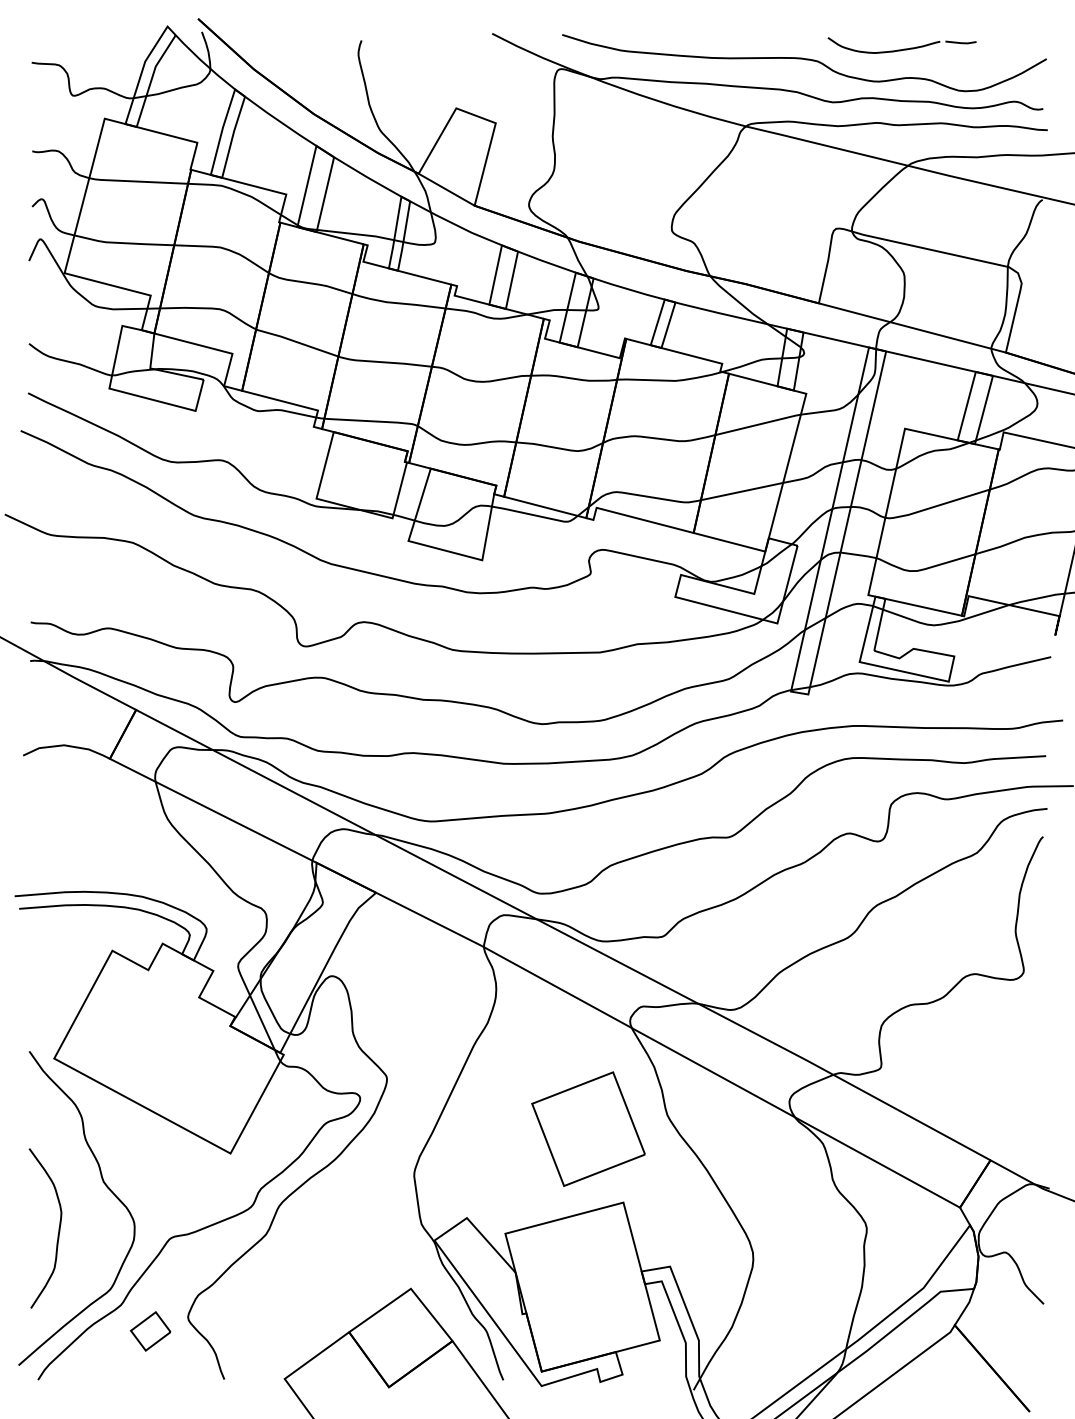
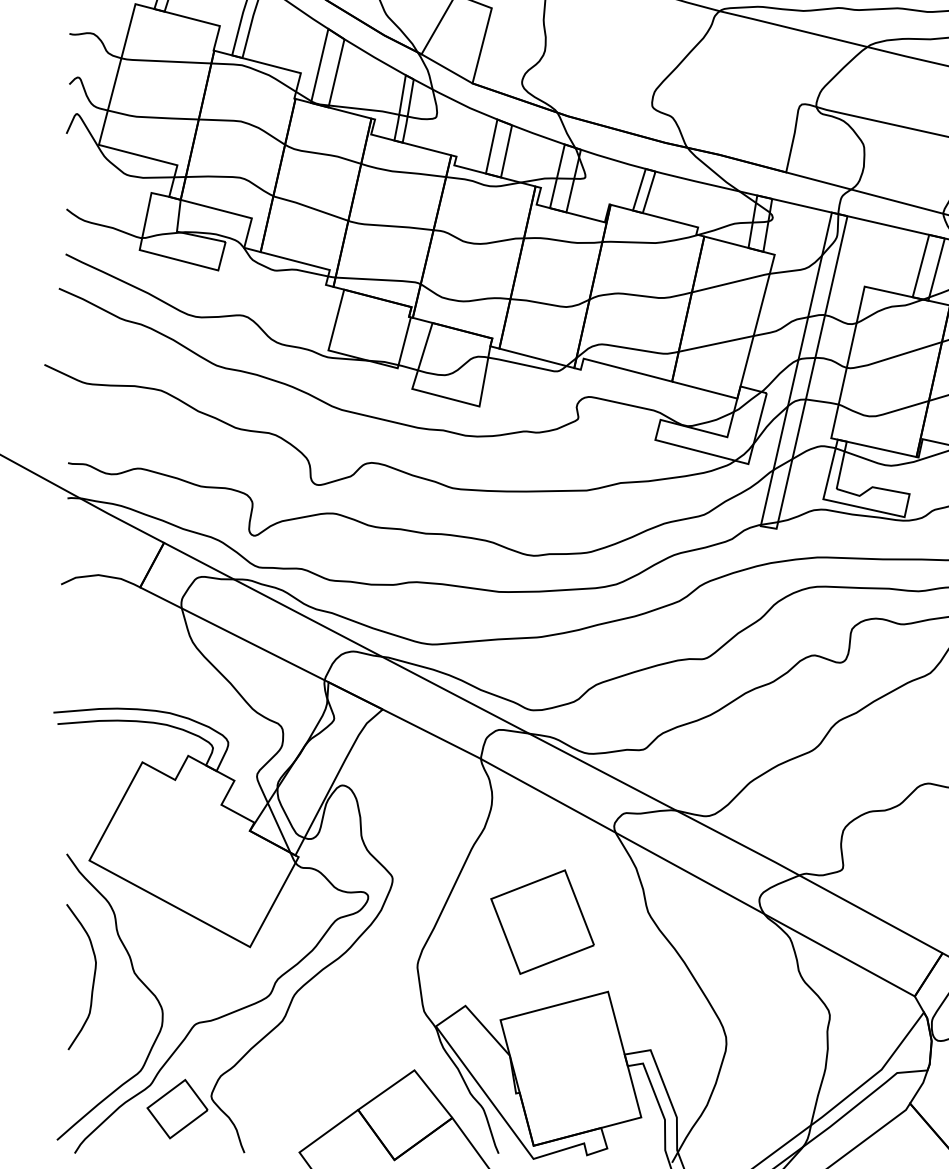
part: (588, 1128) -> (542, 921), moved
curve: (58, 1228) -> (93, 977), moved
part: (150, 1331) -> (177, 1109), size x1.67

